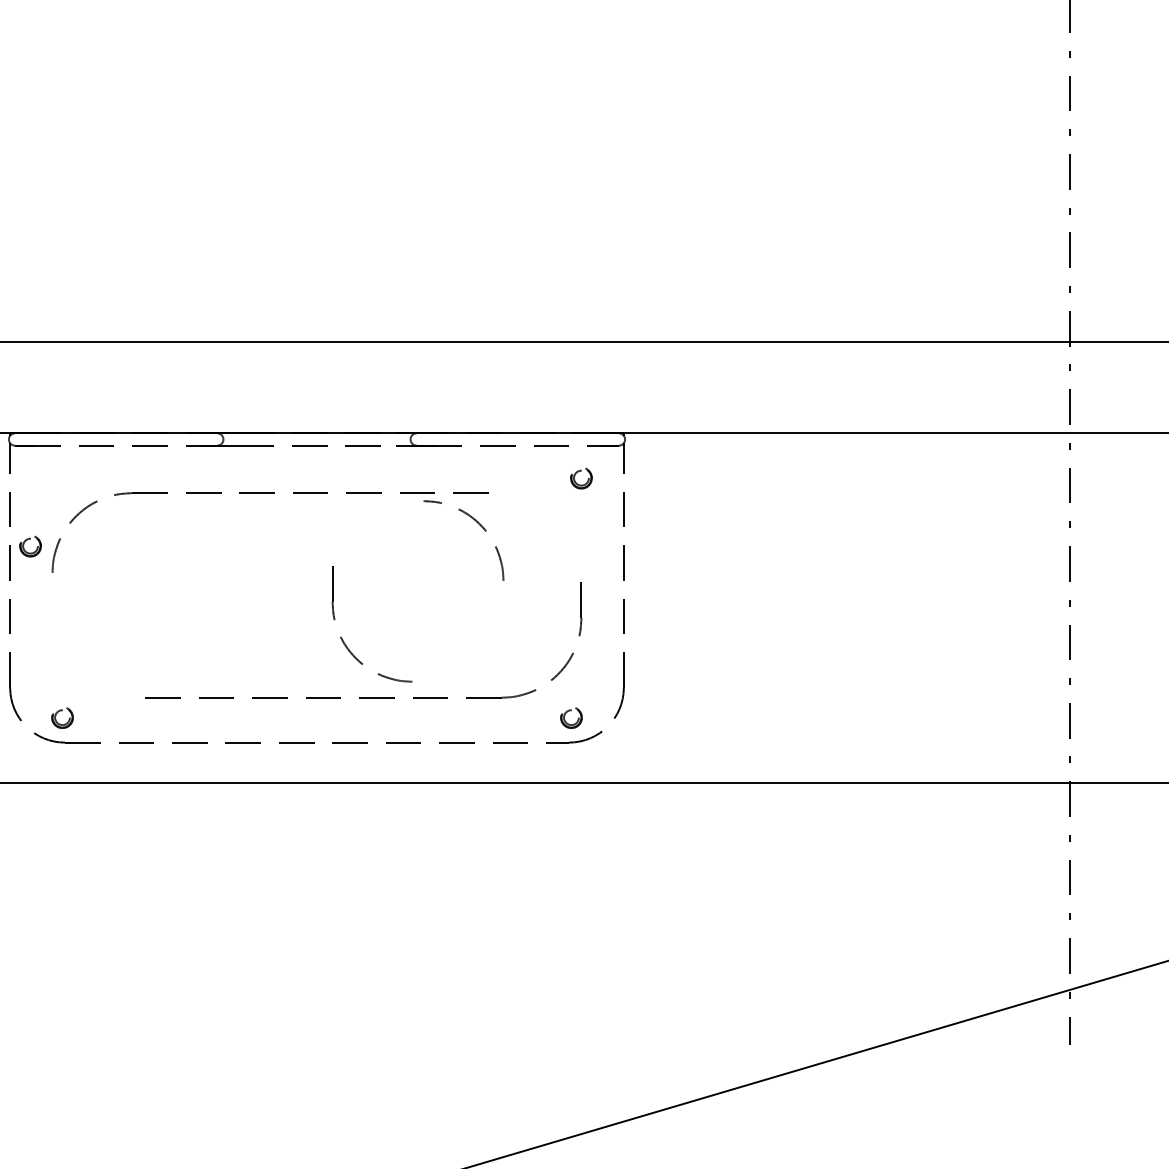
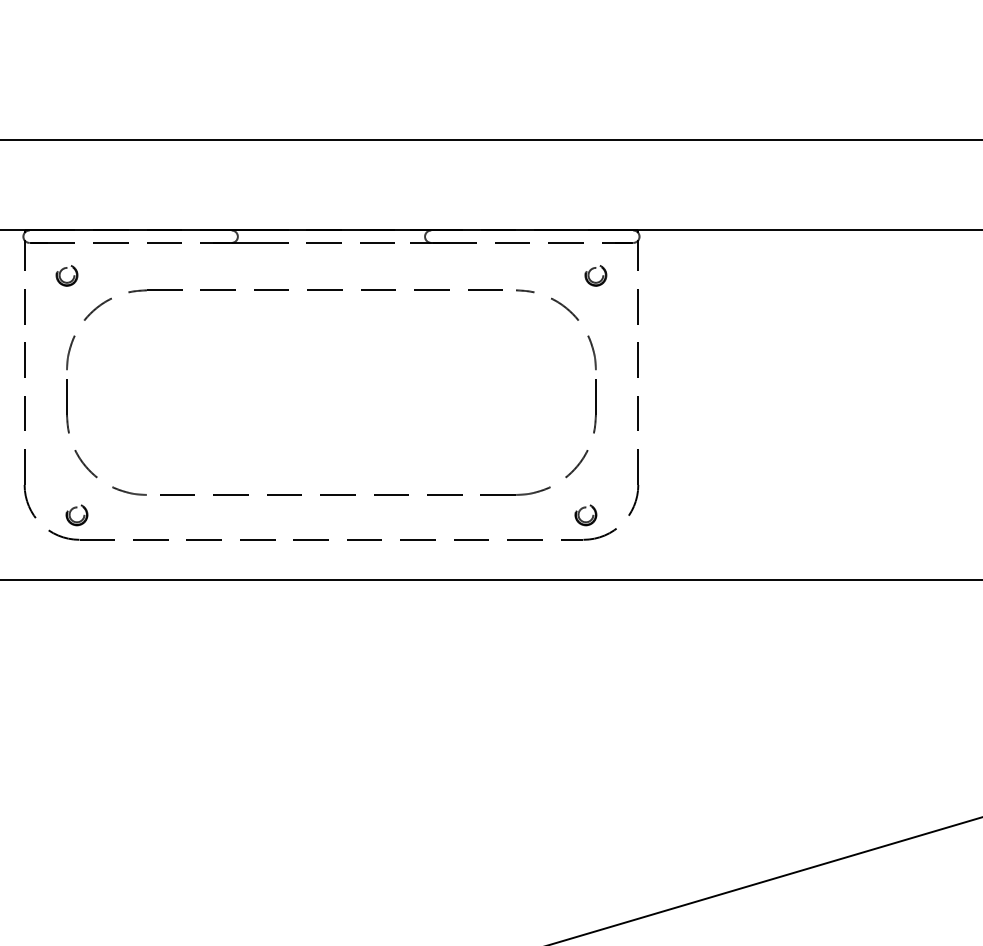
curve: (478, 524) -> (570, 313), moved
part: (30, 546) -> (66, 275), moved
part: (343, 639) -> (77, 452), moved

